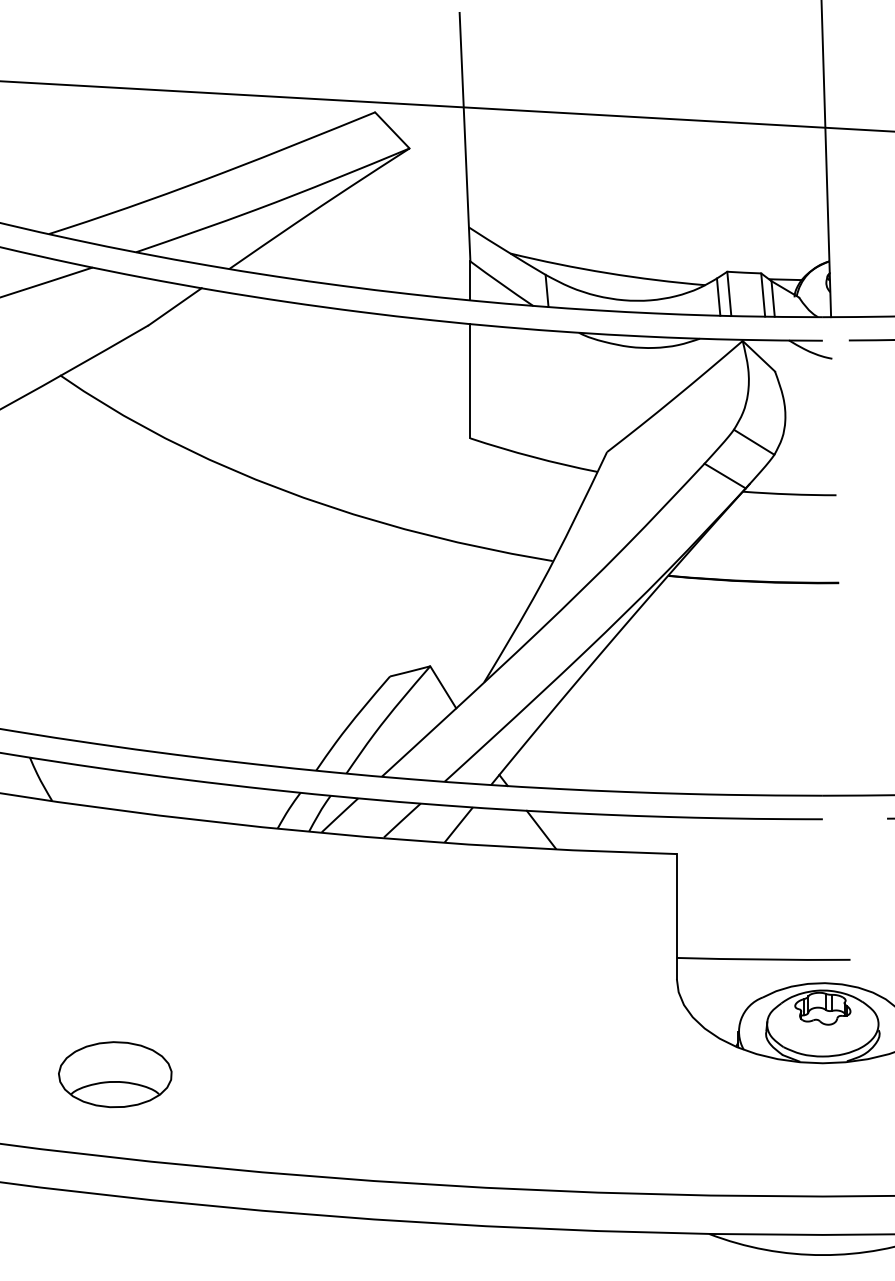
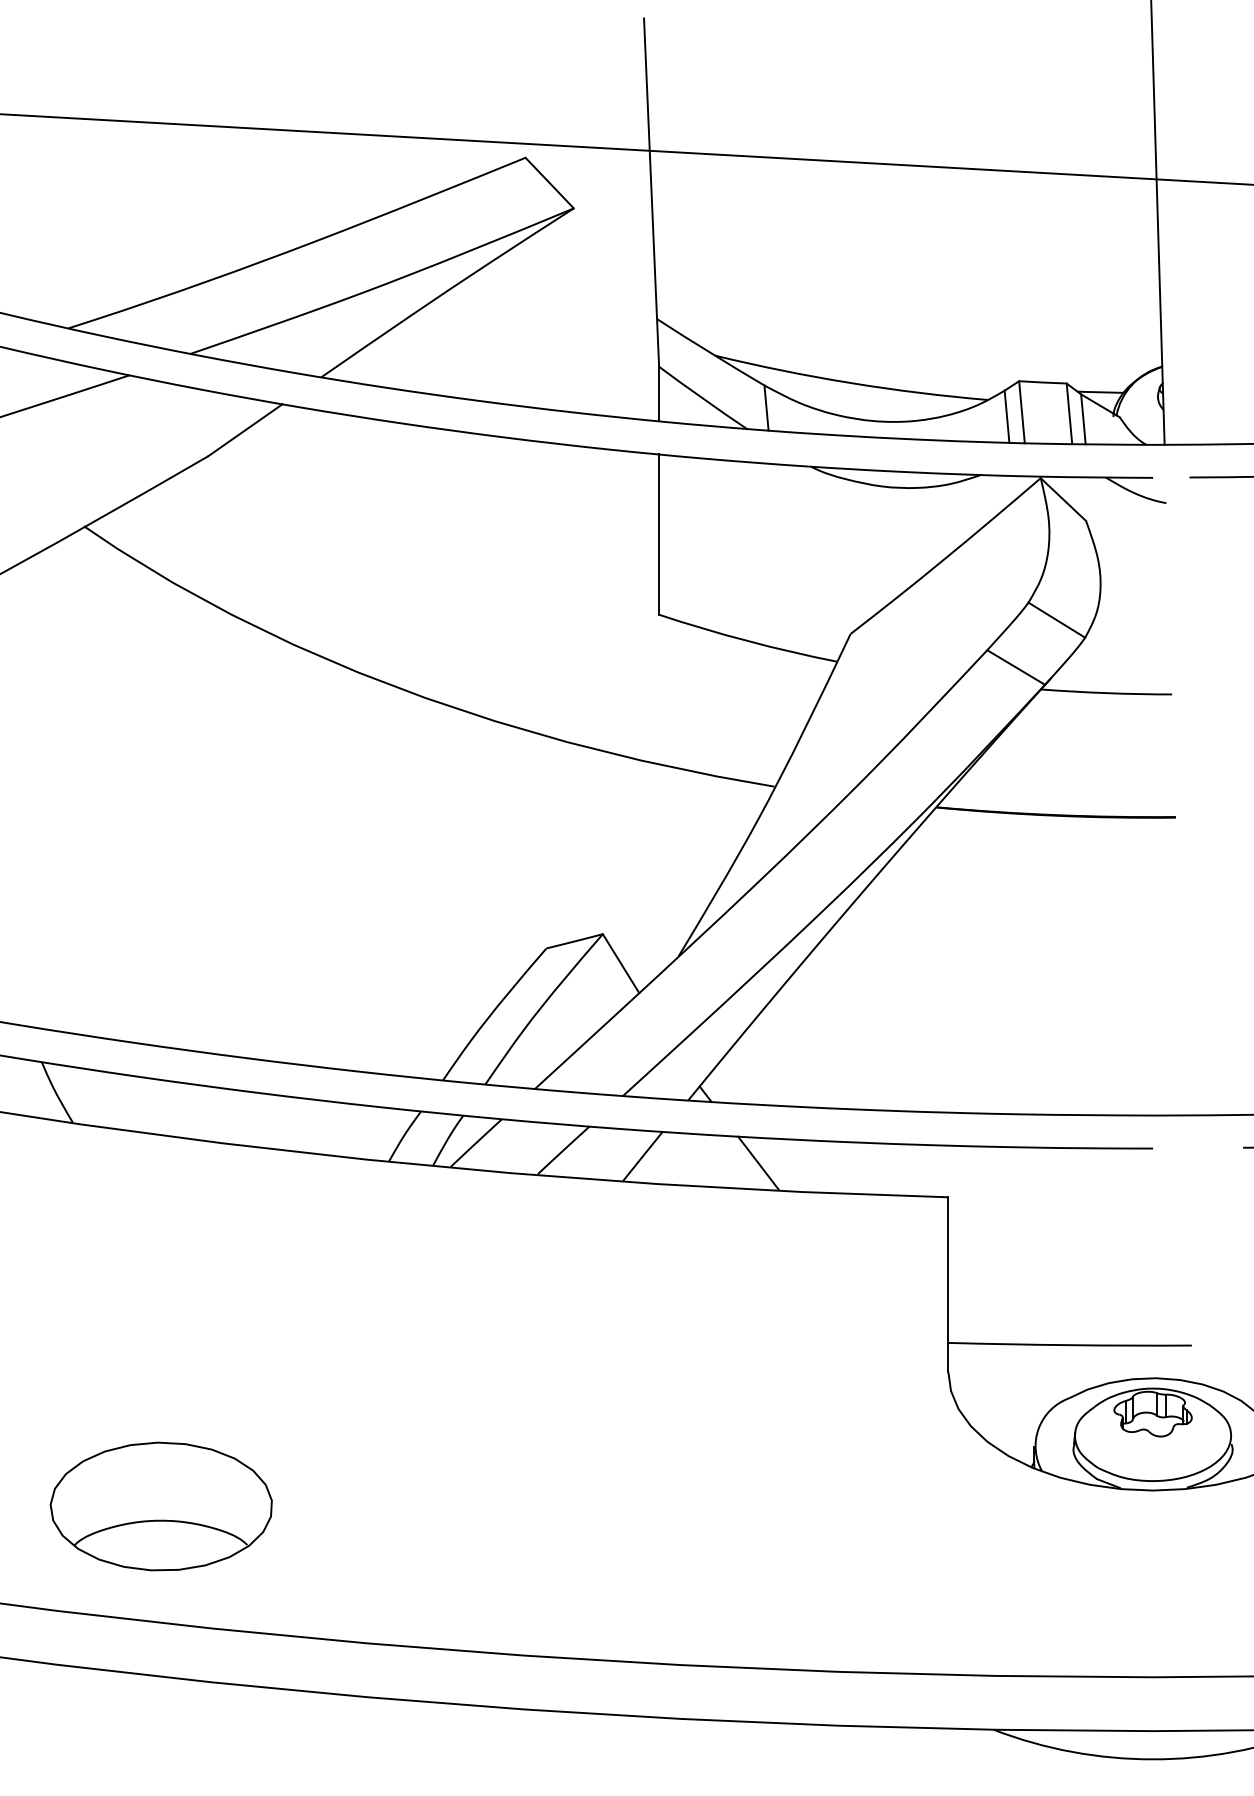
part: (115, 1074) -> (161, 1506), size x1.4

